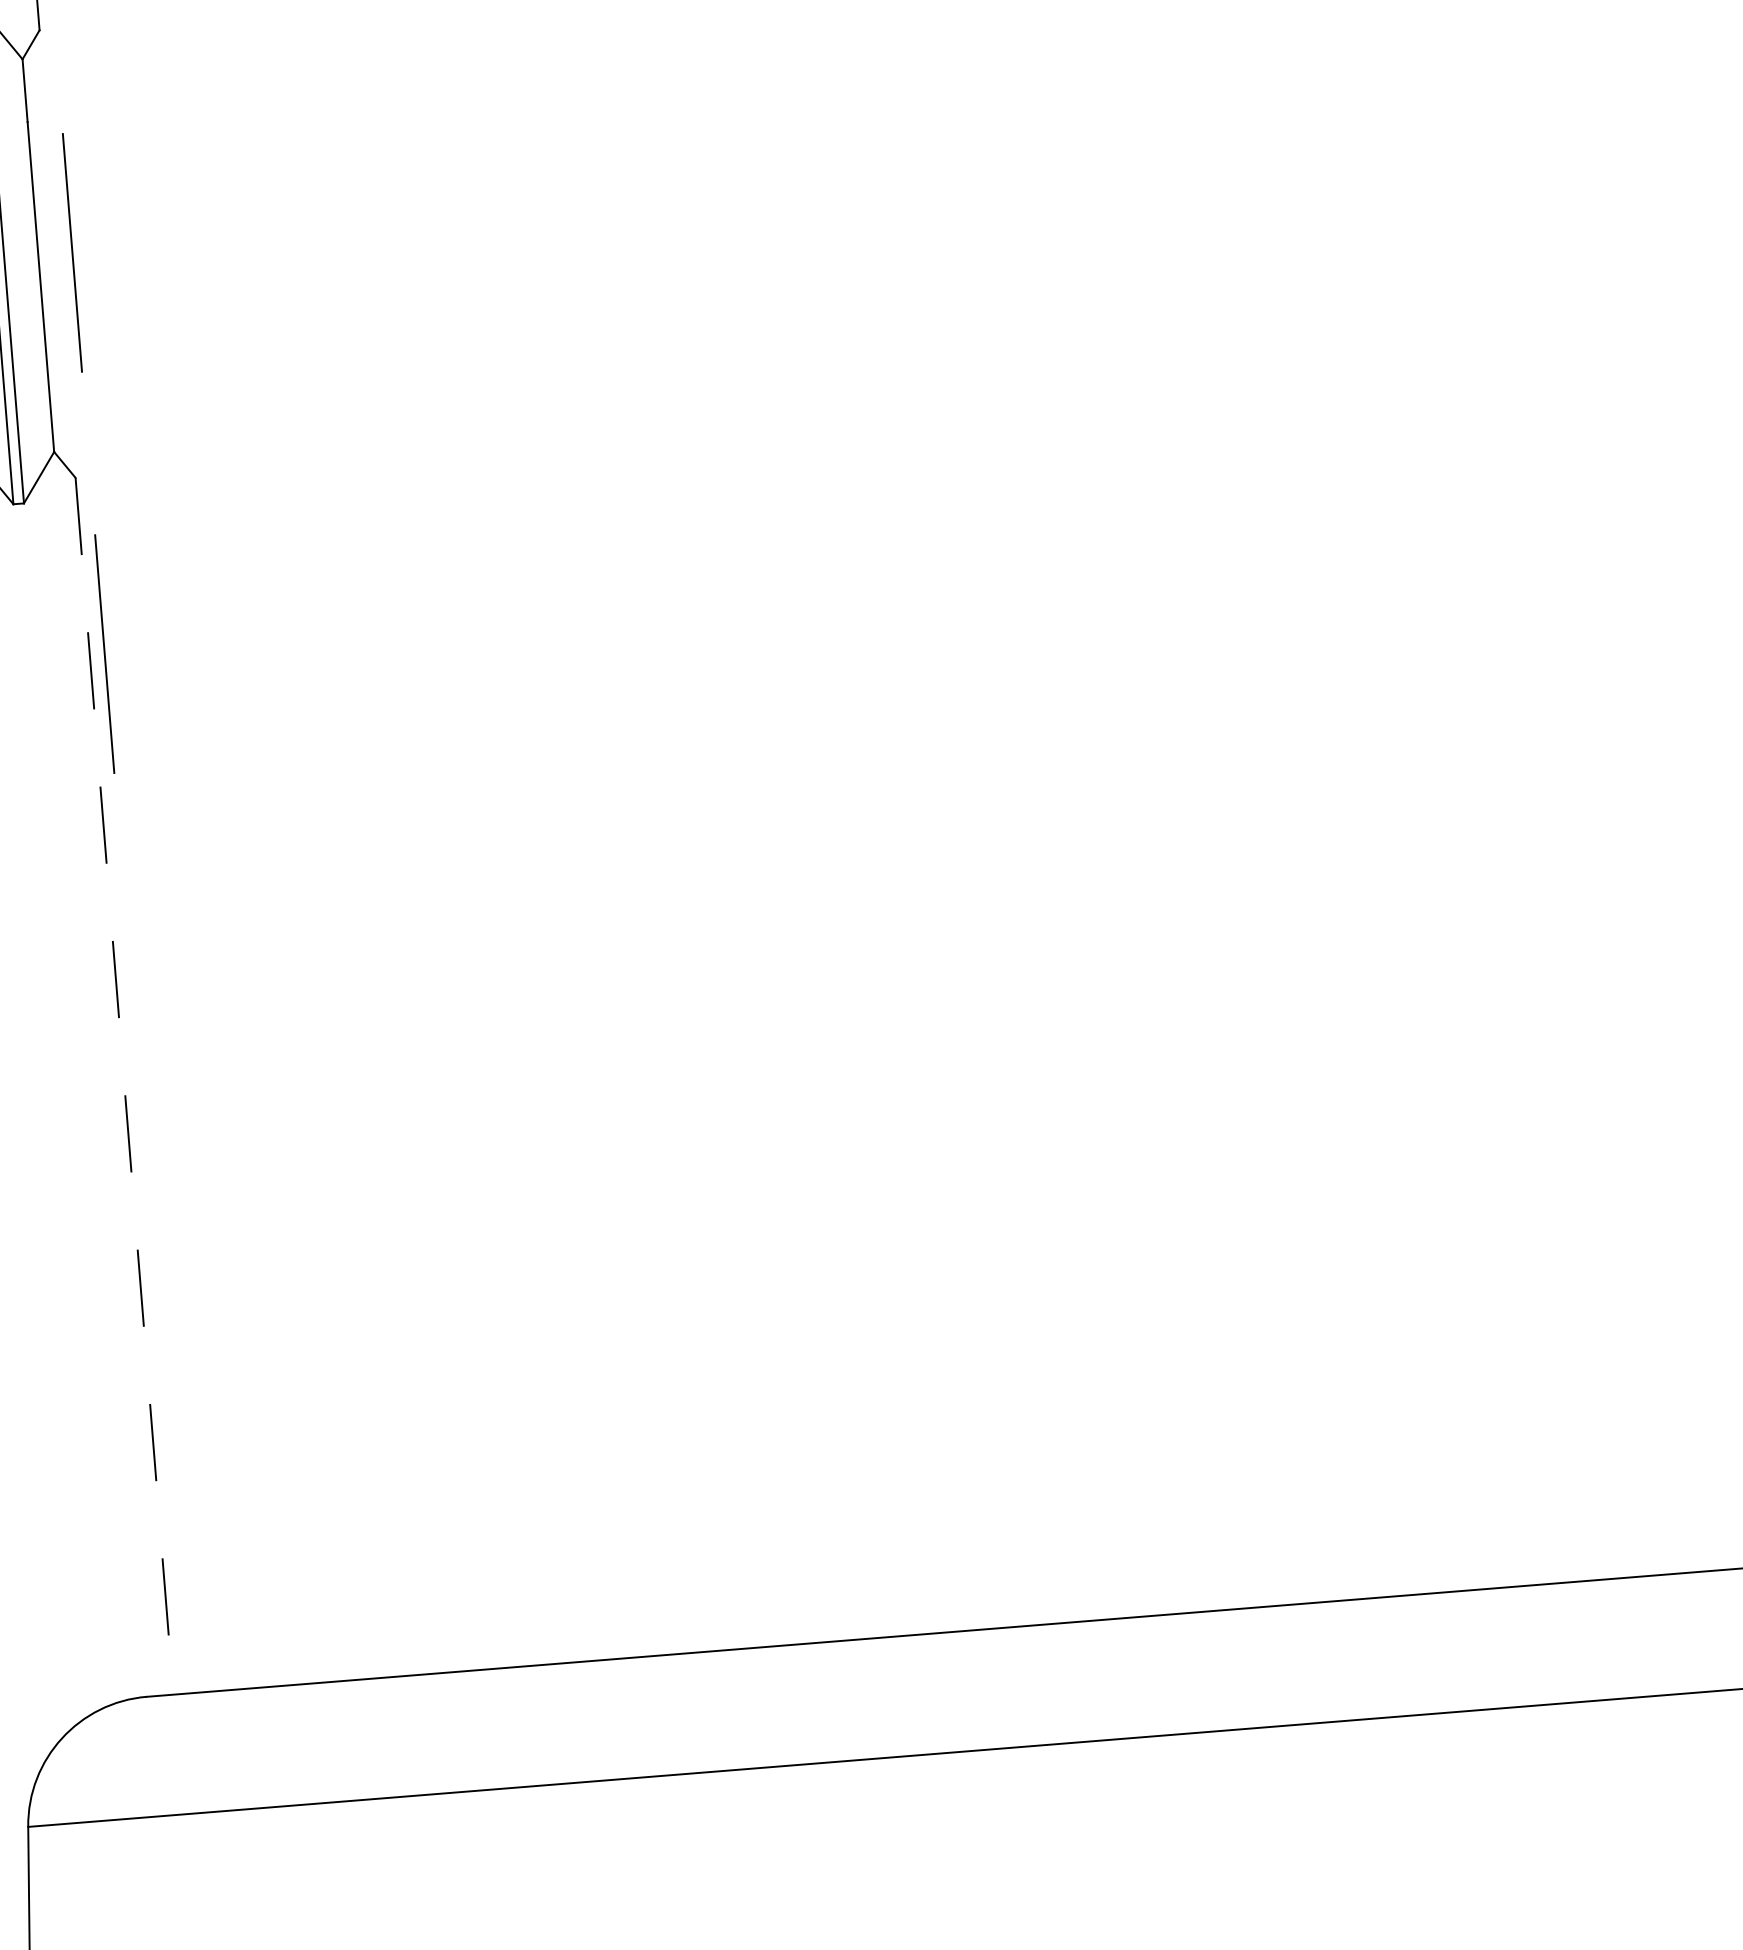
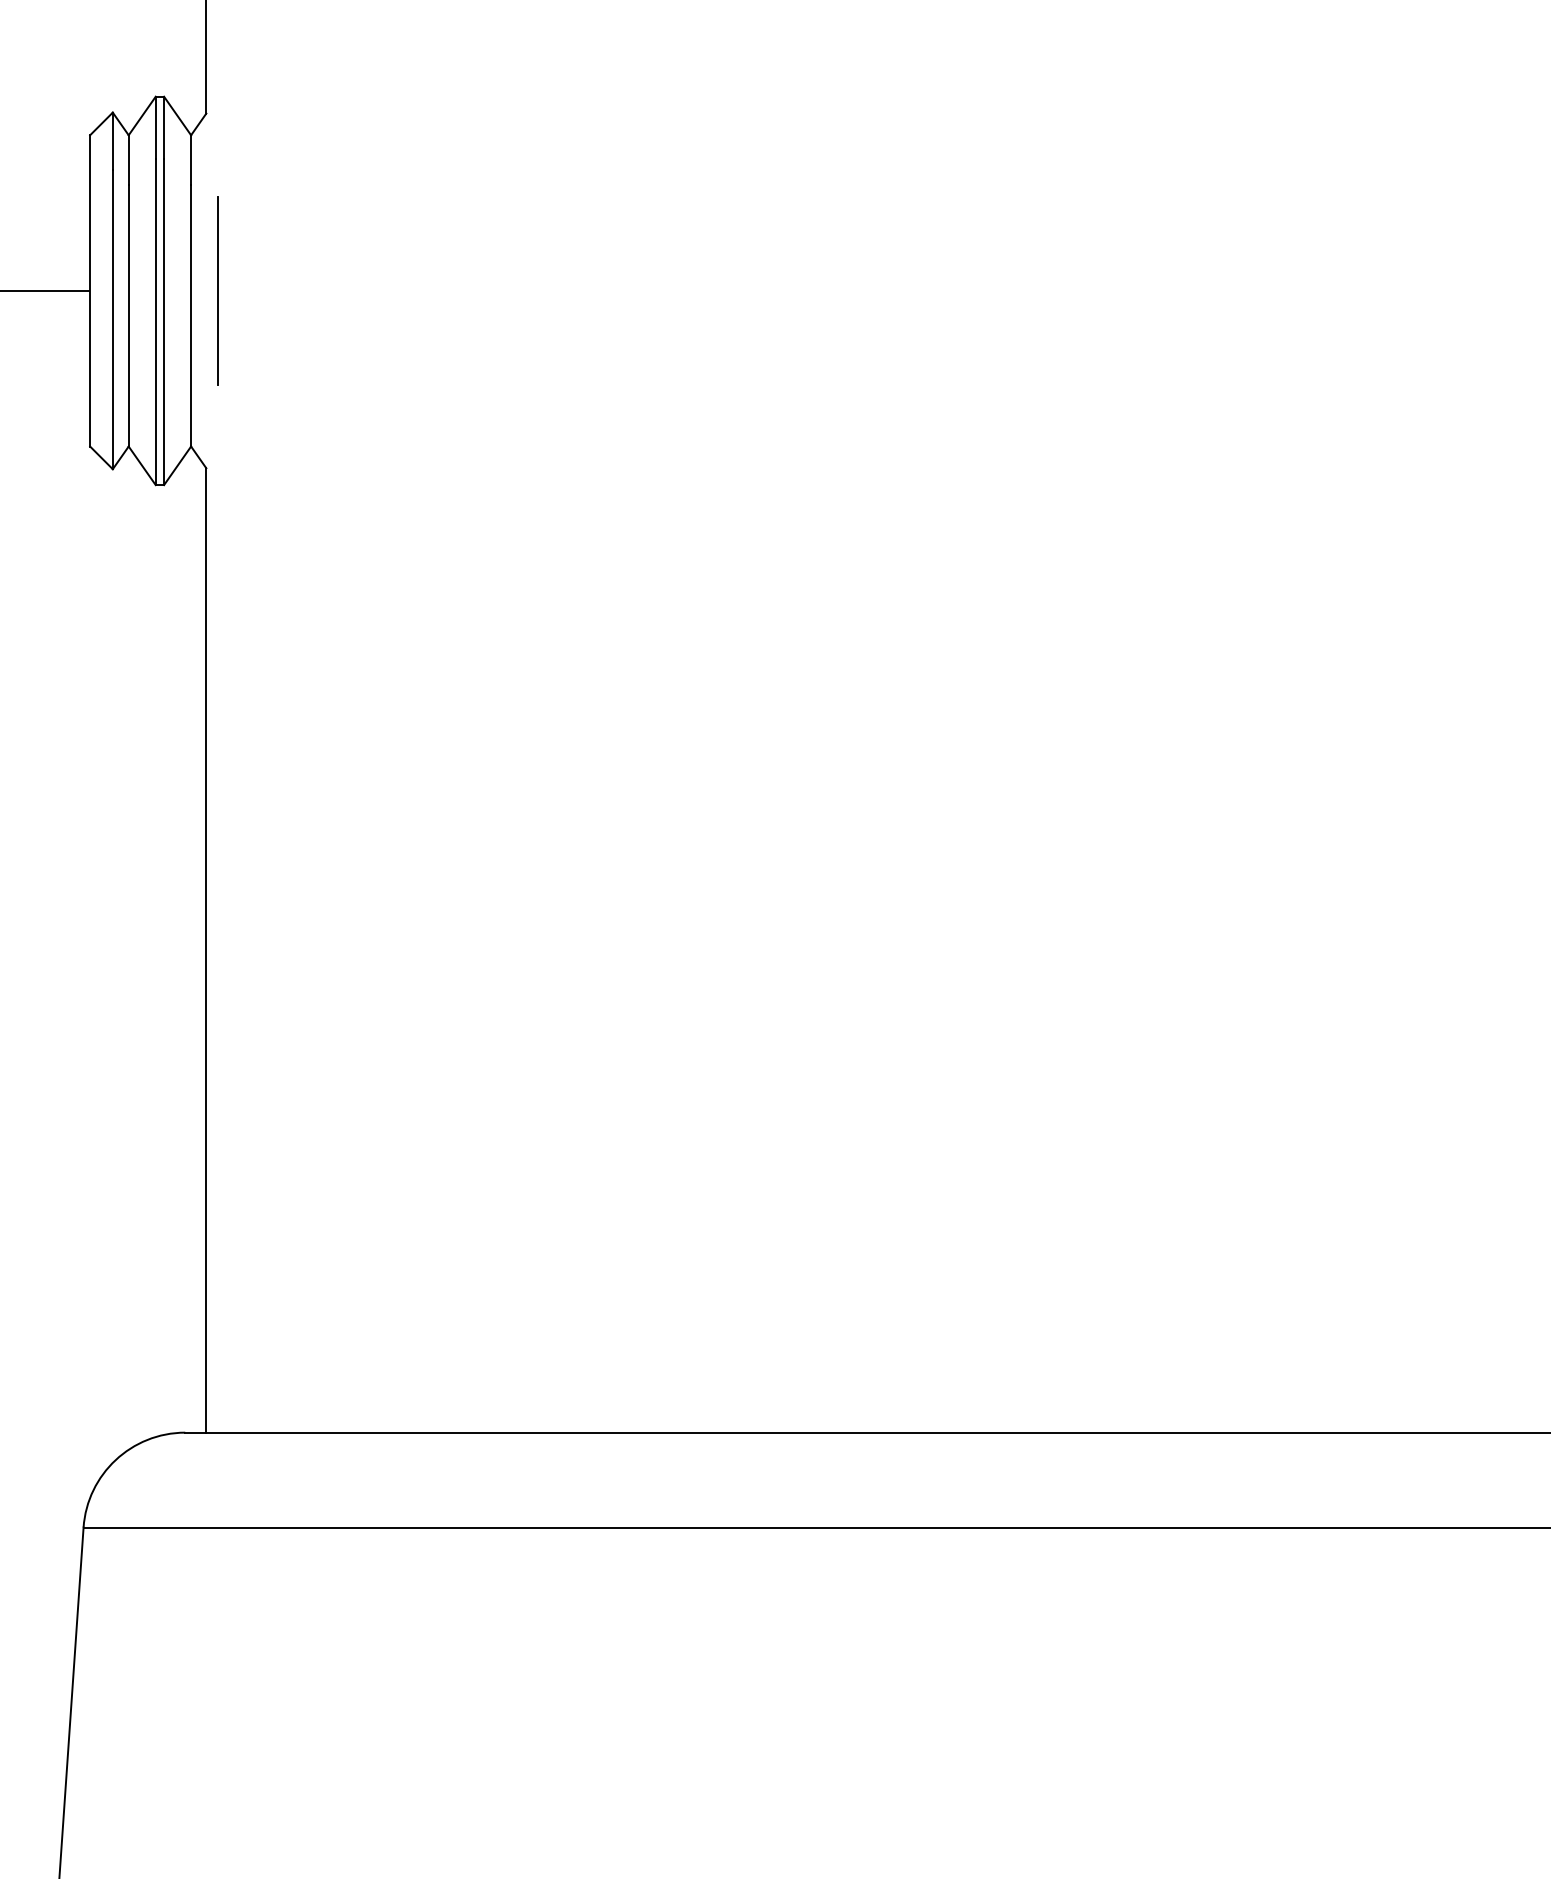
line: (103, 653) -> (217, 608), removed
line: (124, 1086) -> (206, 950), dashed -> solid

